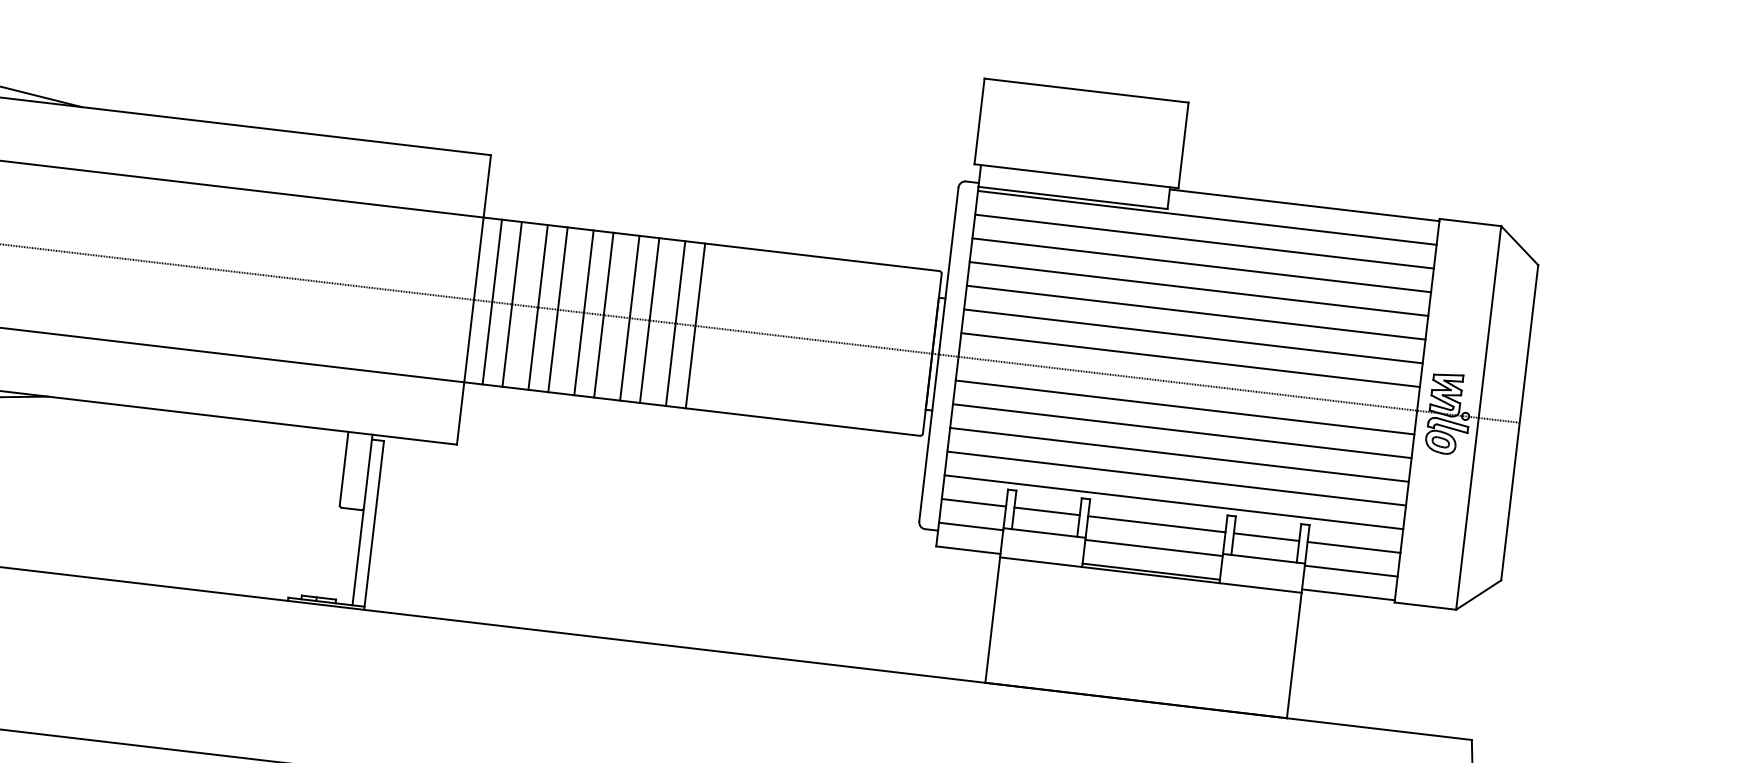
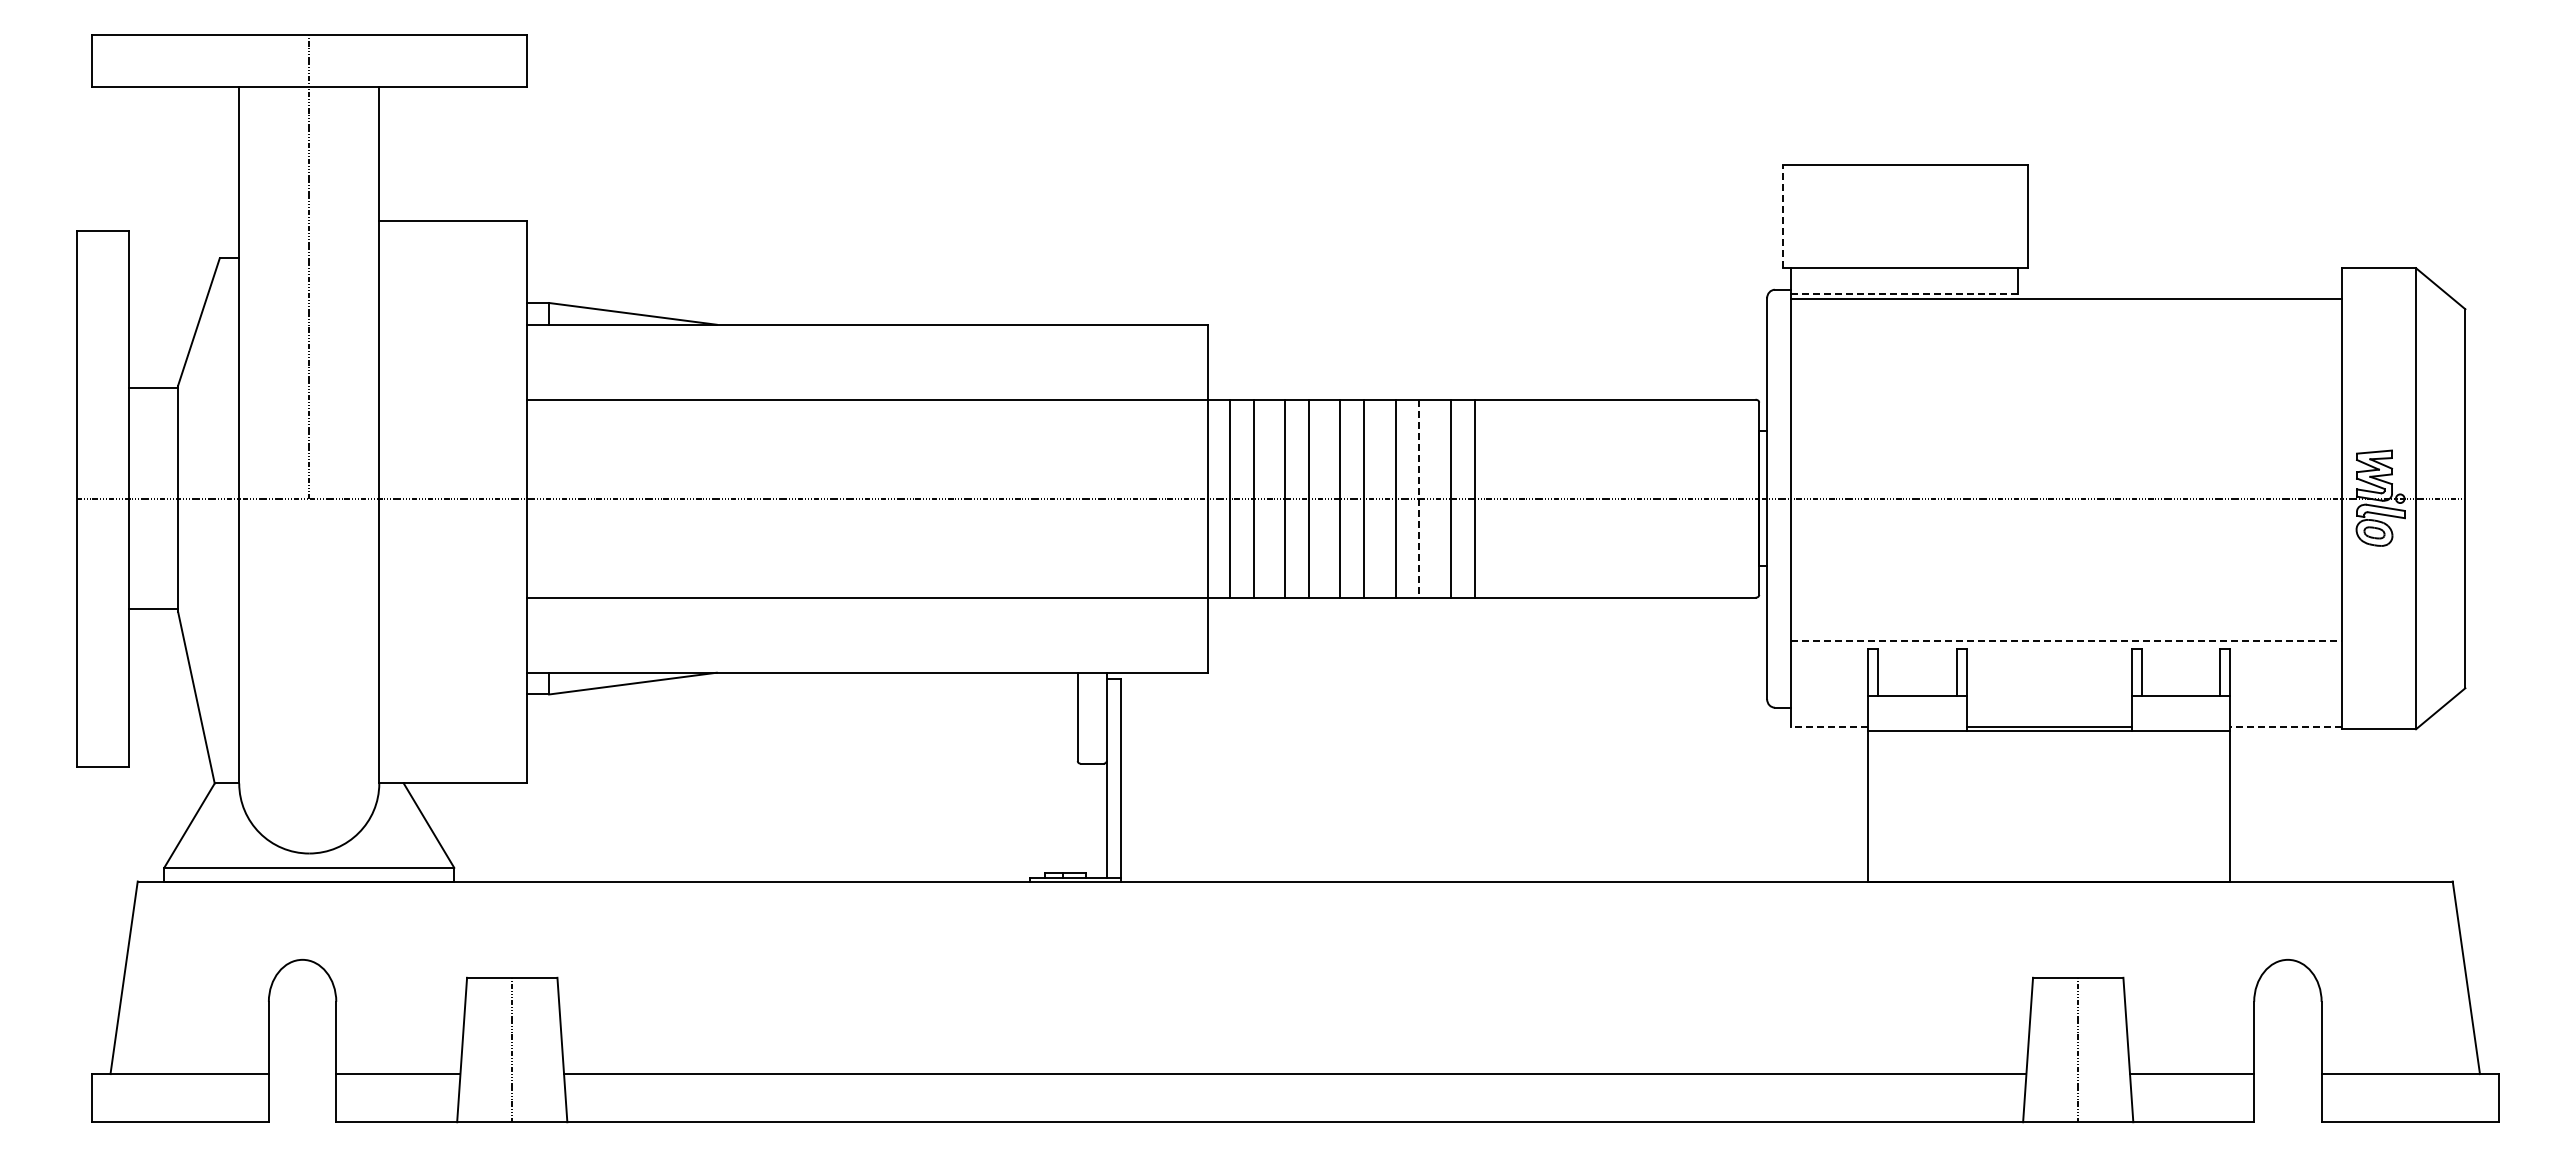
line: (979, 121) -> (1782, 216), solid -> dashed
line: (1073, 198) -> (1904, 294), solid -> dashed
line: (1305, 205) -> (2180, 270), removed
line: (1204, 241) -> (2066, 327), removed
line: (1201, 265) -> (2066, 356), removed
line: (1199, 288) -> (2066, 384), removed
line: (1196, 312) -> (2066, 413), removed
line: (649, 321) -> (1419, 499), solid -> dashed
line: (1193, 336) -> (2066, 441), removed
line: (1190, 360) -> (2066, 470), removed
line: (1185, 407) -> (2066, 527), removed
line: (1182, 431) -> (2066, 555), removed
line: (1179, 455) -> (2066, 584), removed
line: (1176, 478) -> (2066, 612), removed
line: (973, 502) -> (1828, 669), removed
line: (1173, 502) -> (2066, 641), solid -> dashed
line: (1047, 511) -> (1917, 669), removed
line: (1156, 524) -> (2048, 669), removed
line: (970, 526) -> (1828, 698), removed
line: (1266, 536) -> (2180, 669), removed
line: (1354, 547) -> (2286, 669), removed
line: (1153, 548) -> (2048, 698), removed
line: (968, 550) -> (1829, 726), solid -> dashed
line: (1351, 571) -> (2286, 698), removed
line: (1348, 594) -> (2286, 726), solid -> dashed

